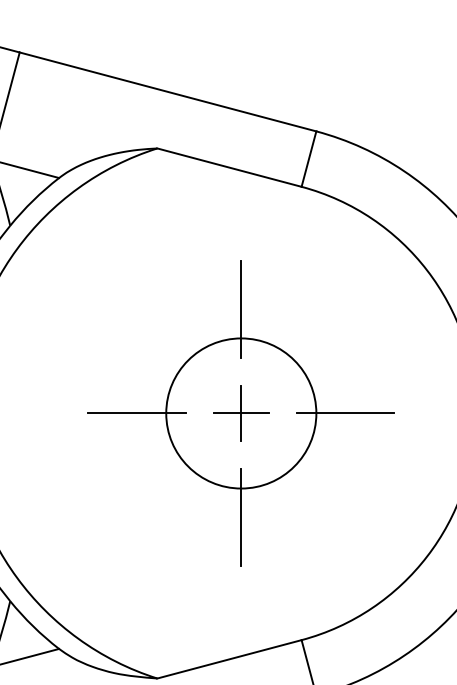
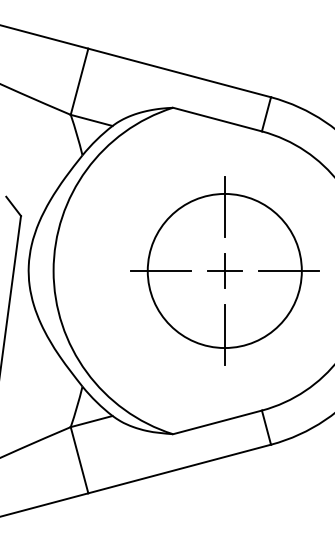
circle: (240, 412) -> (224, 270), size x1.67

